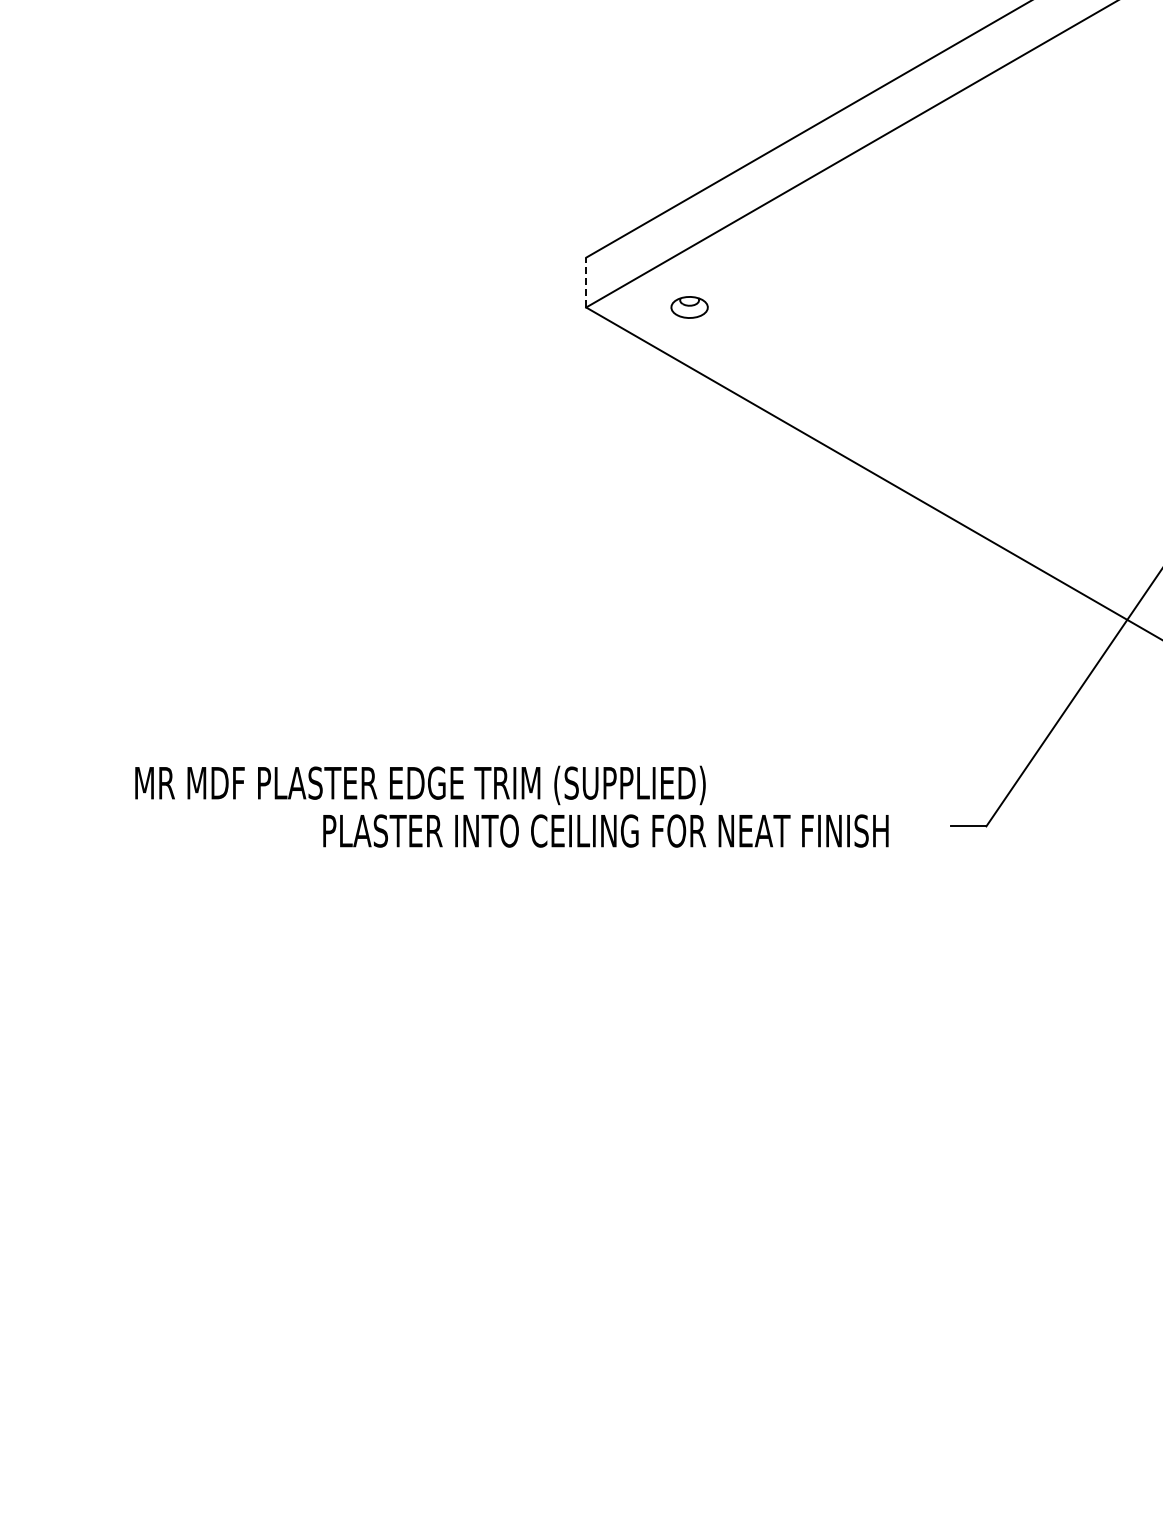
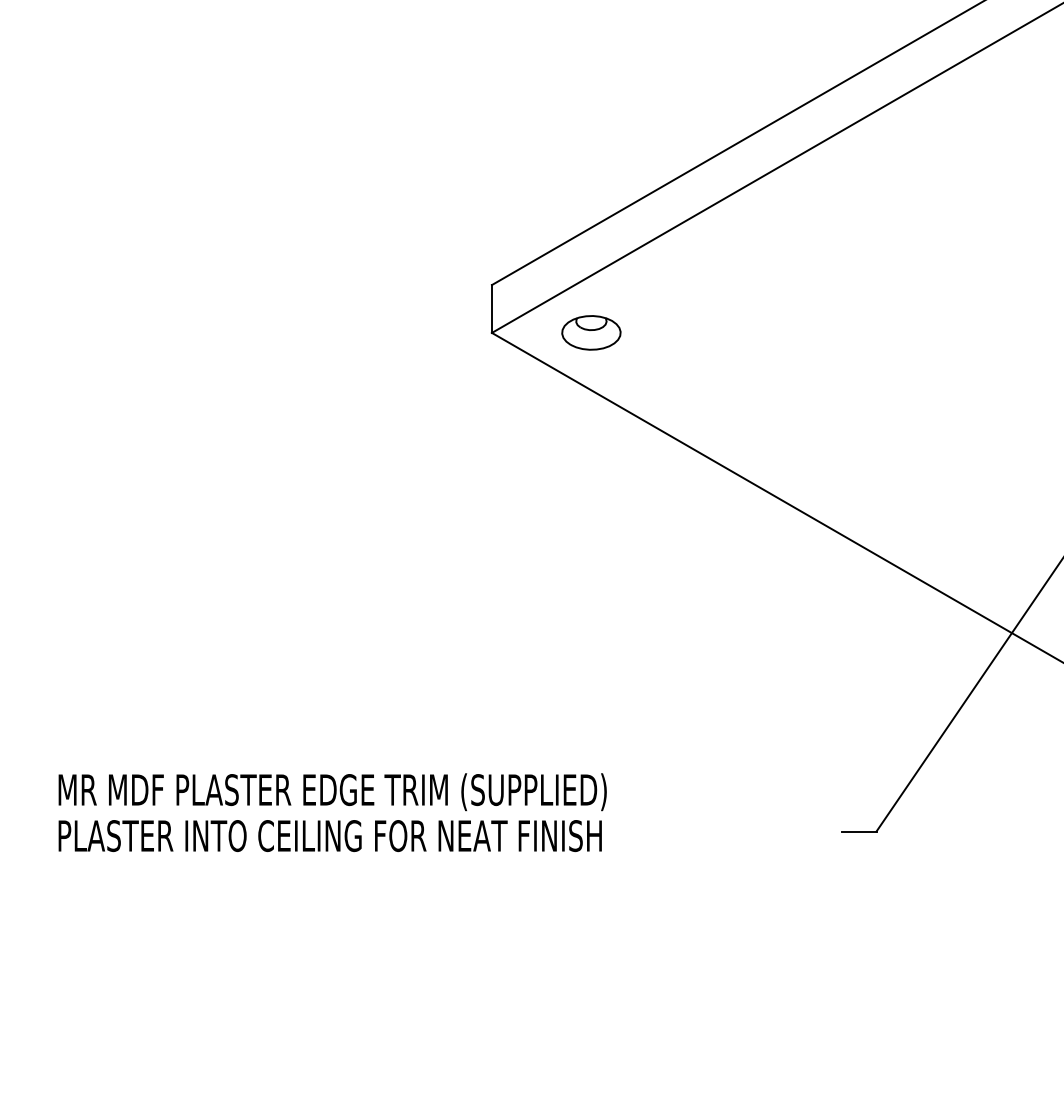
line: (586, 282) -> (492, 308), dashed -> solid
part: (689, 307) -> (591, 332), size x1.67
text: (605, 830) -> (329, 835), moved

